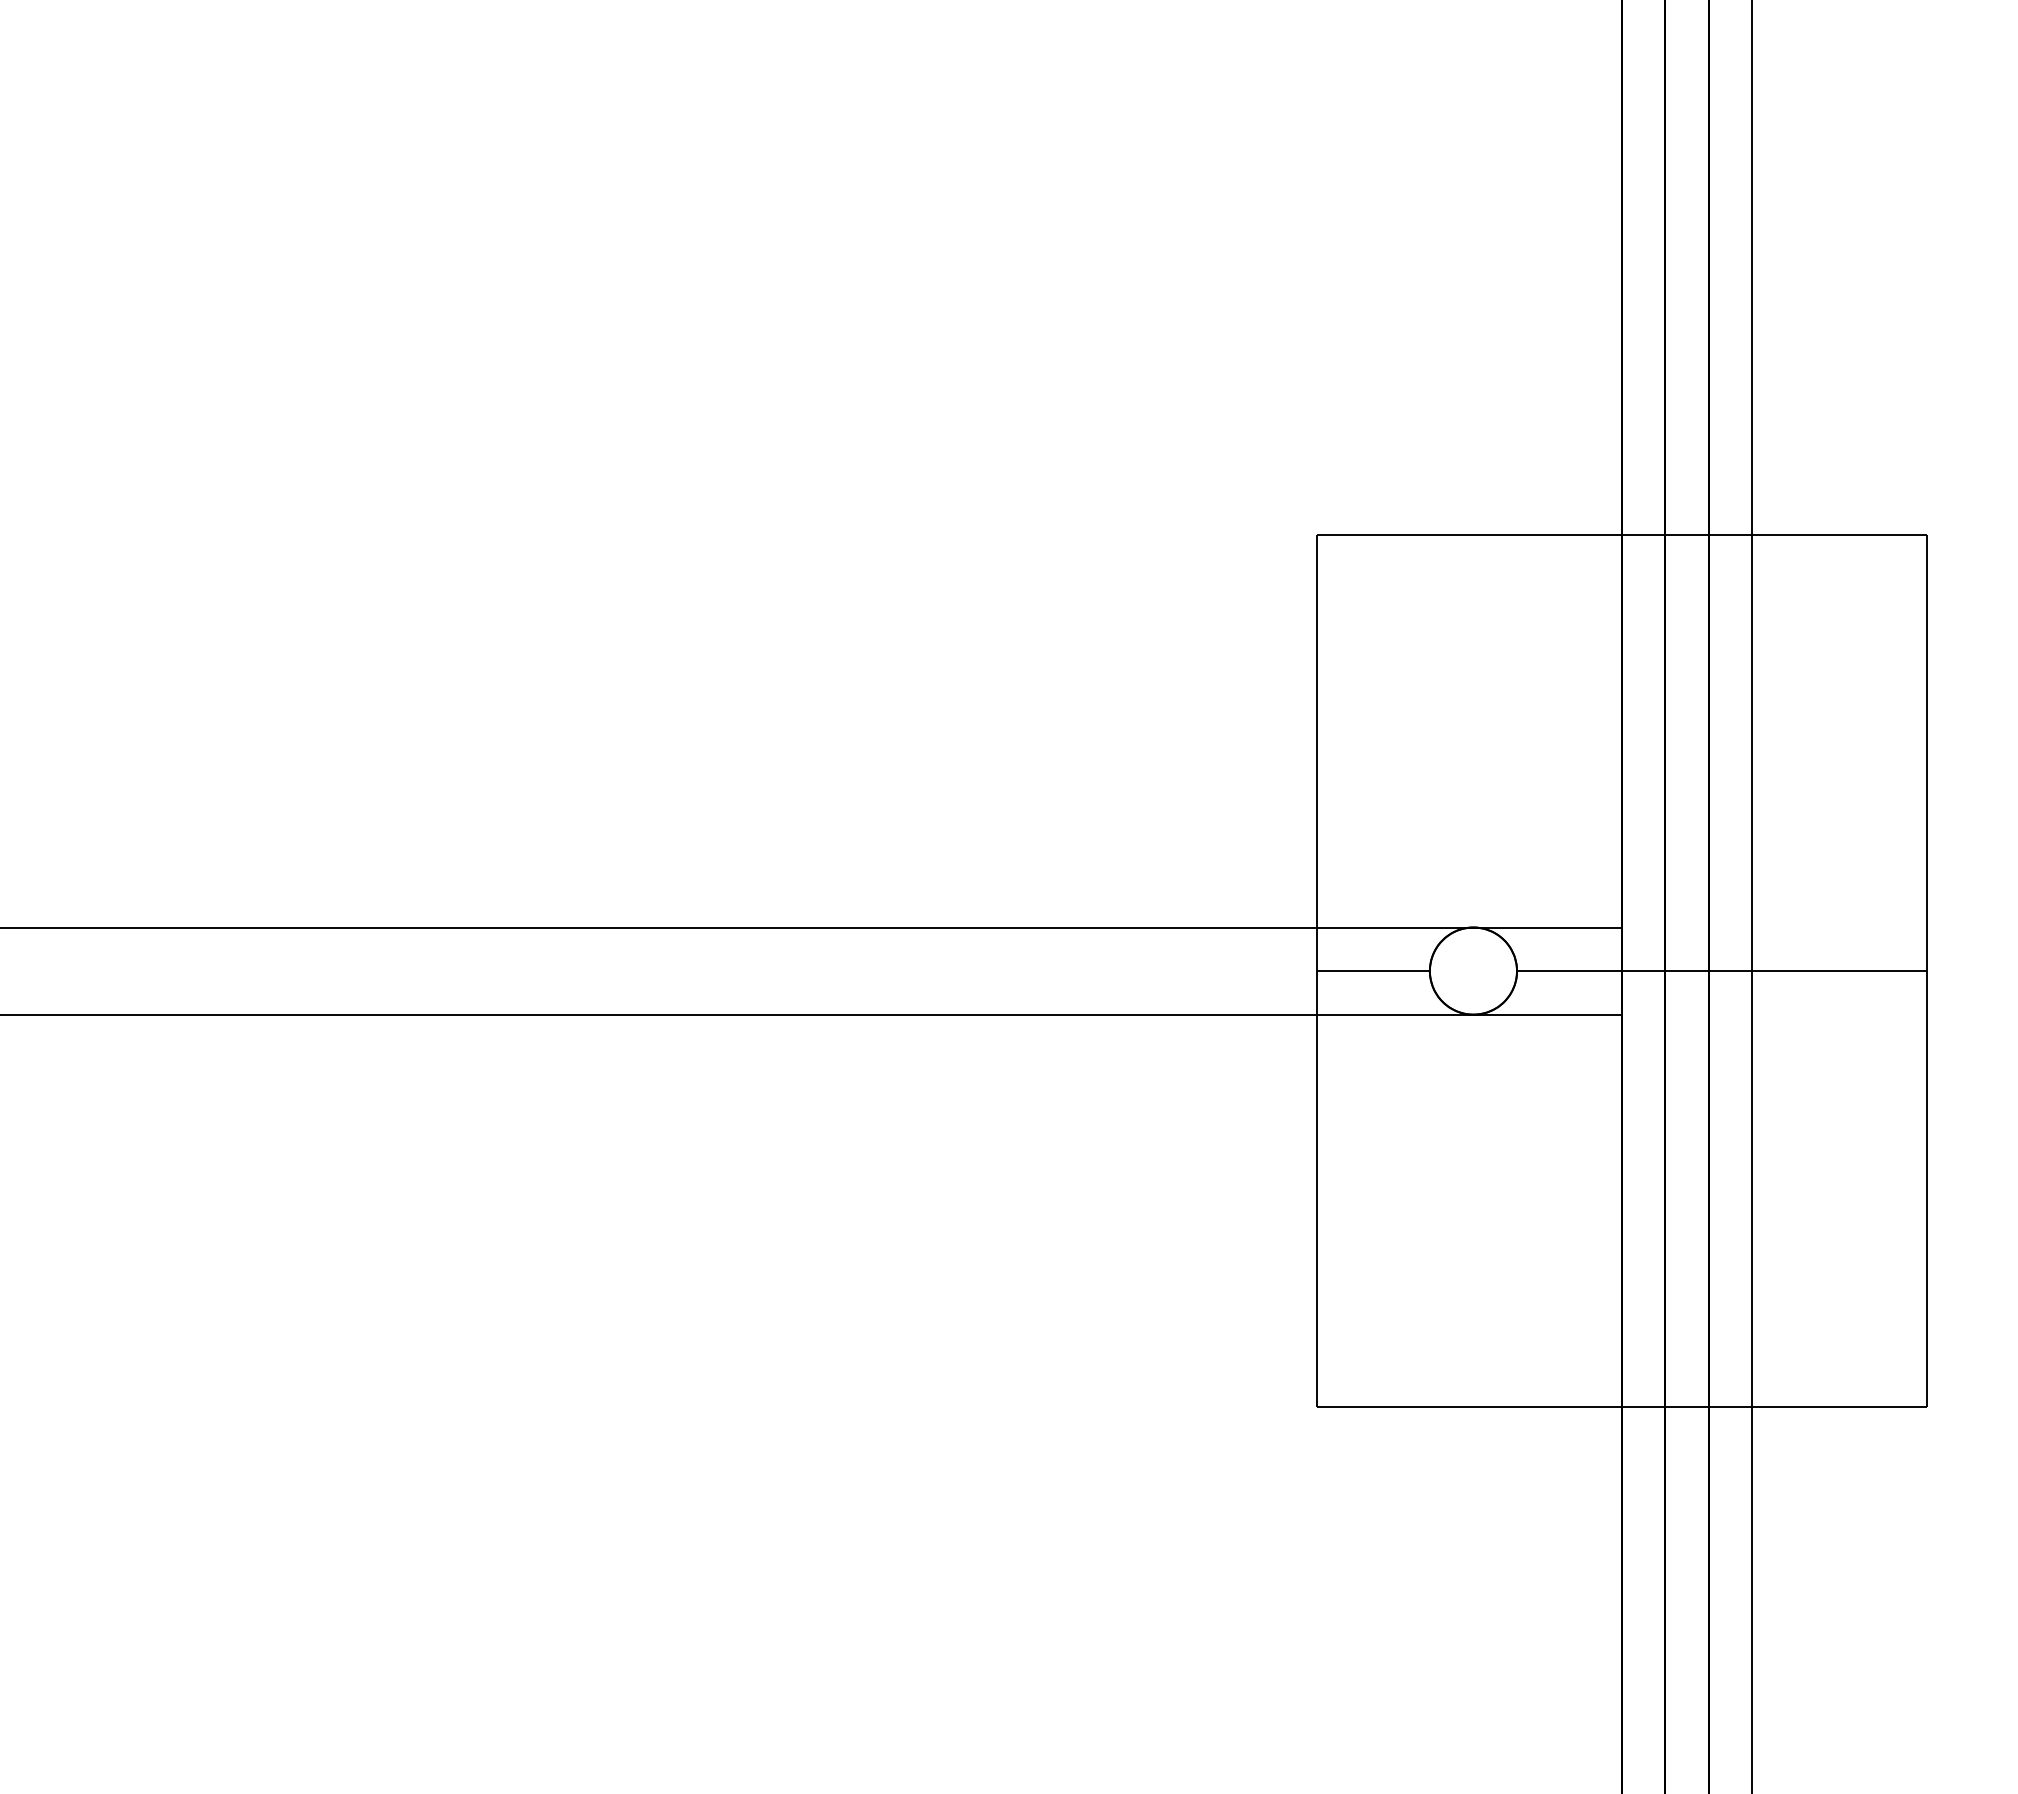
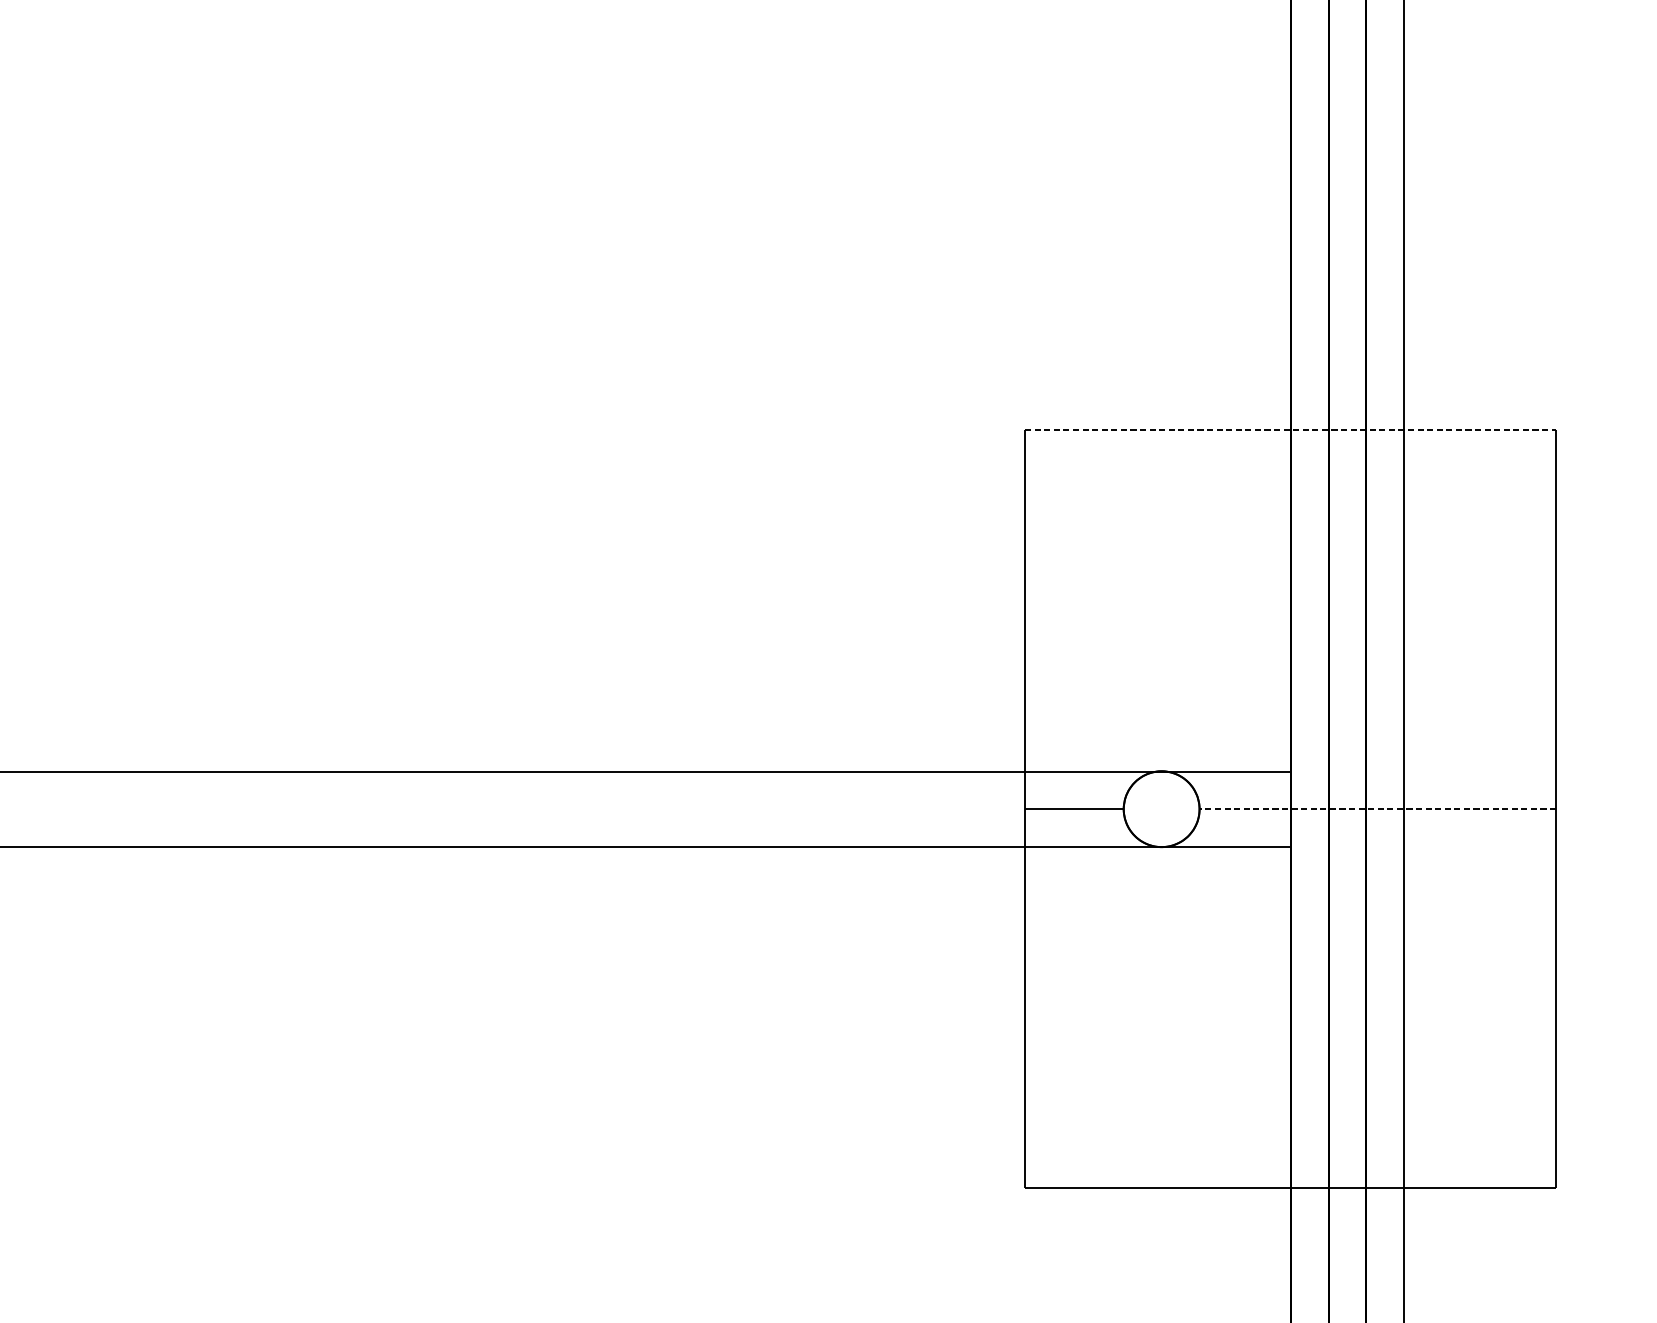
line: (1622, 535) -> (1291, 430), solid -> dashed
line: (1721, 971) -> (1377, 809), solid -> dashed

